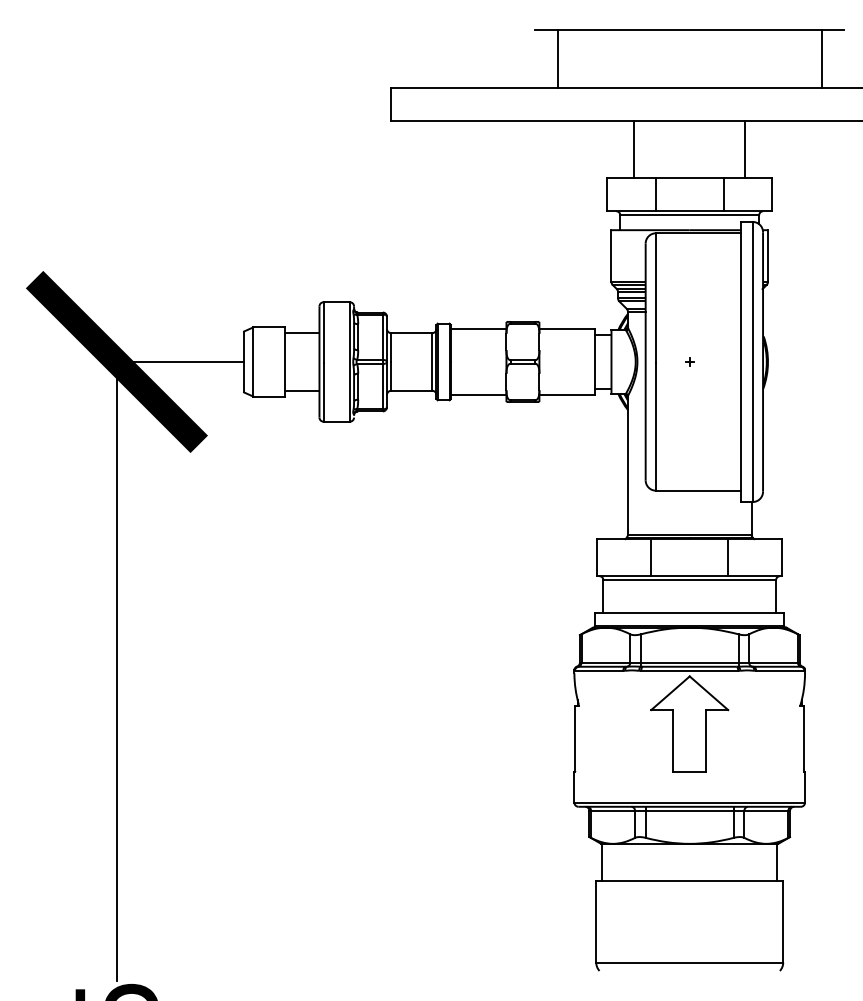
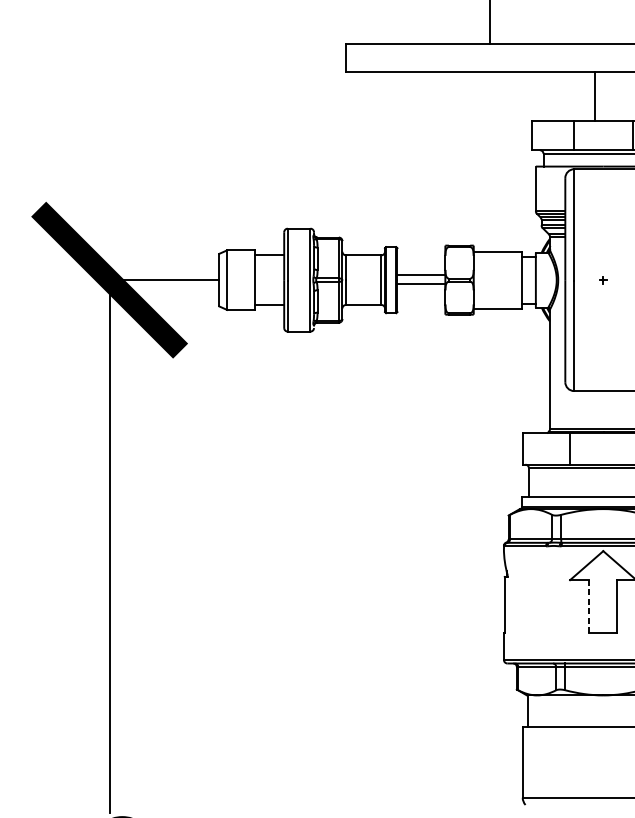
line: (634, 148) -> (595, 96), moved
line: (478, 329) -> (421, 284), moved
line: (478, 394) -> (421, 274), moved
line: (673, 740) -> (589, 606), solid -> dashed

